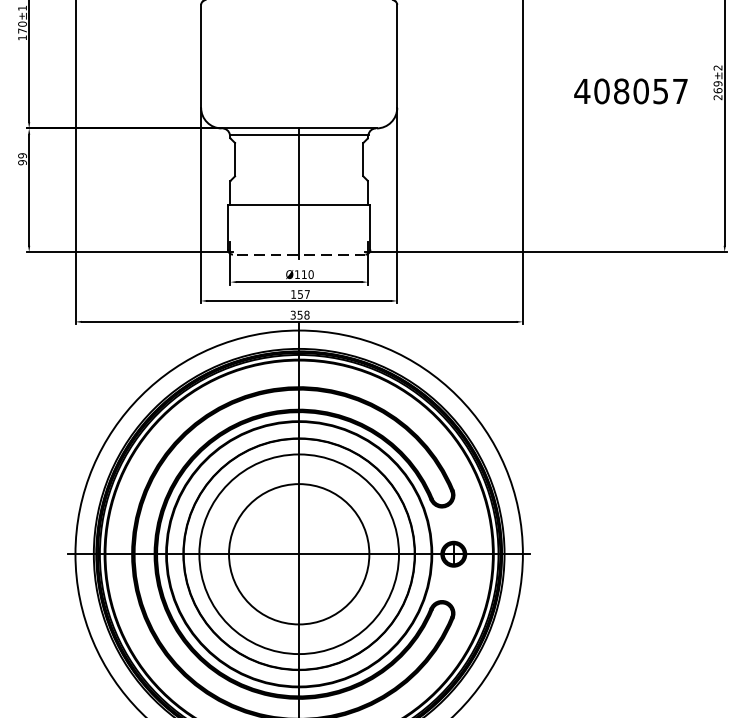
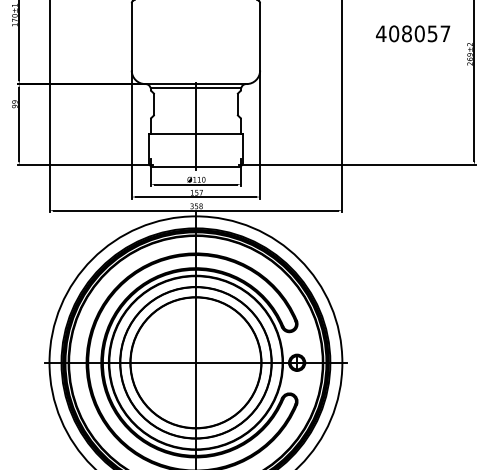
text: (631, 90) -> (413, 33), moved
line: (298, 254) -> (195, 166), dashed -> solid
circle: (298, 553) -> (195, 362), size x1.43

